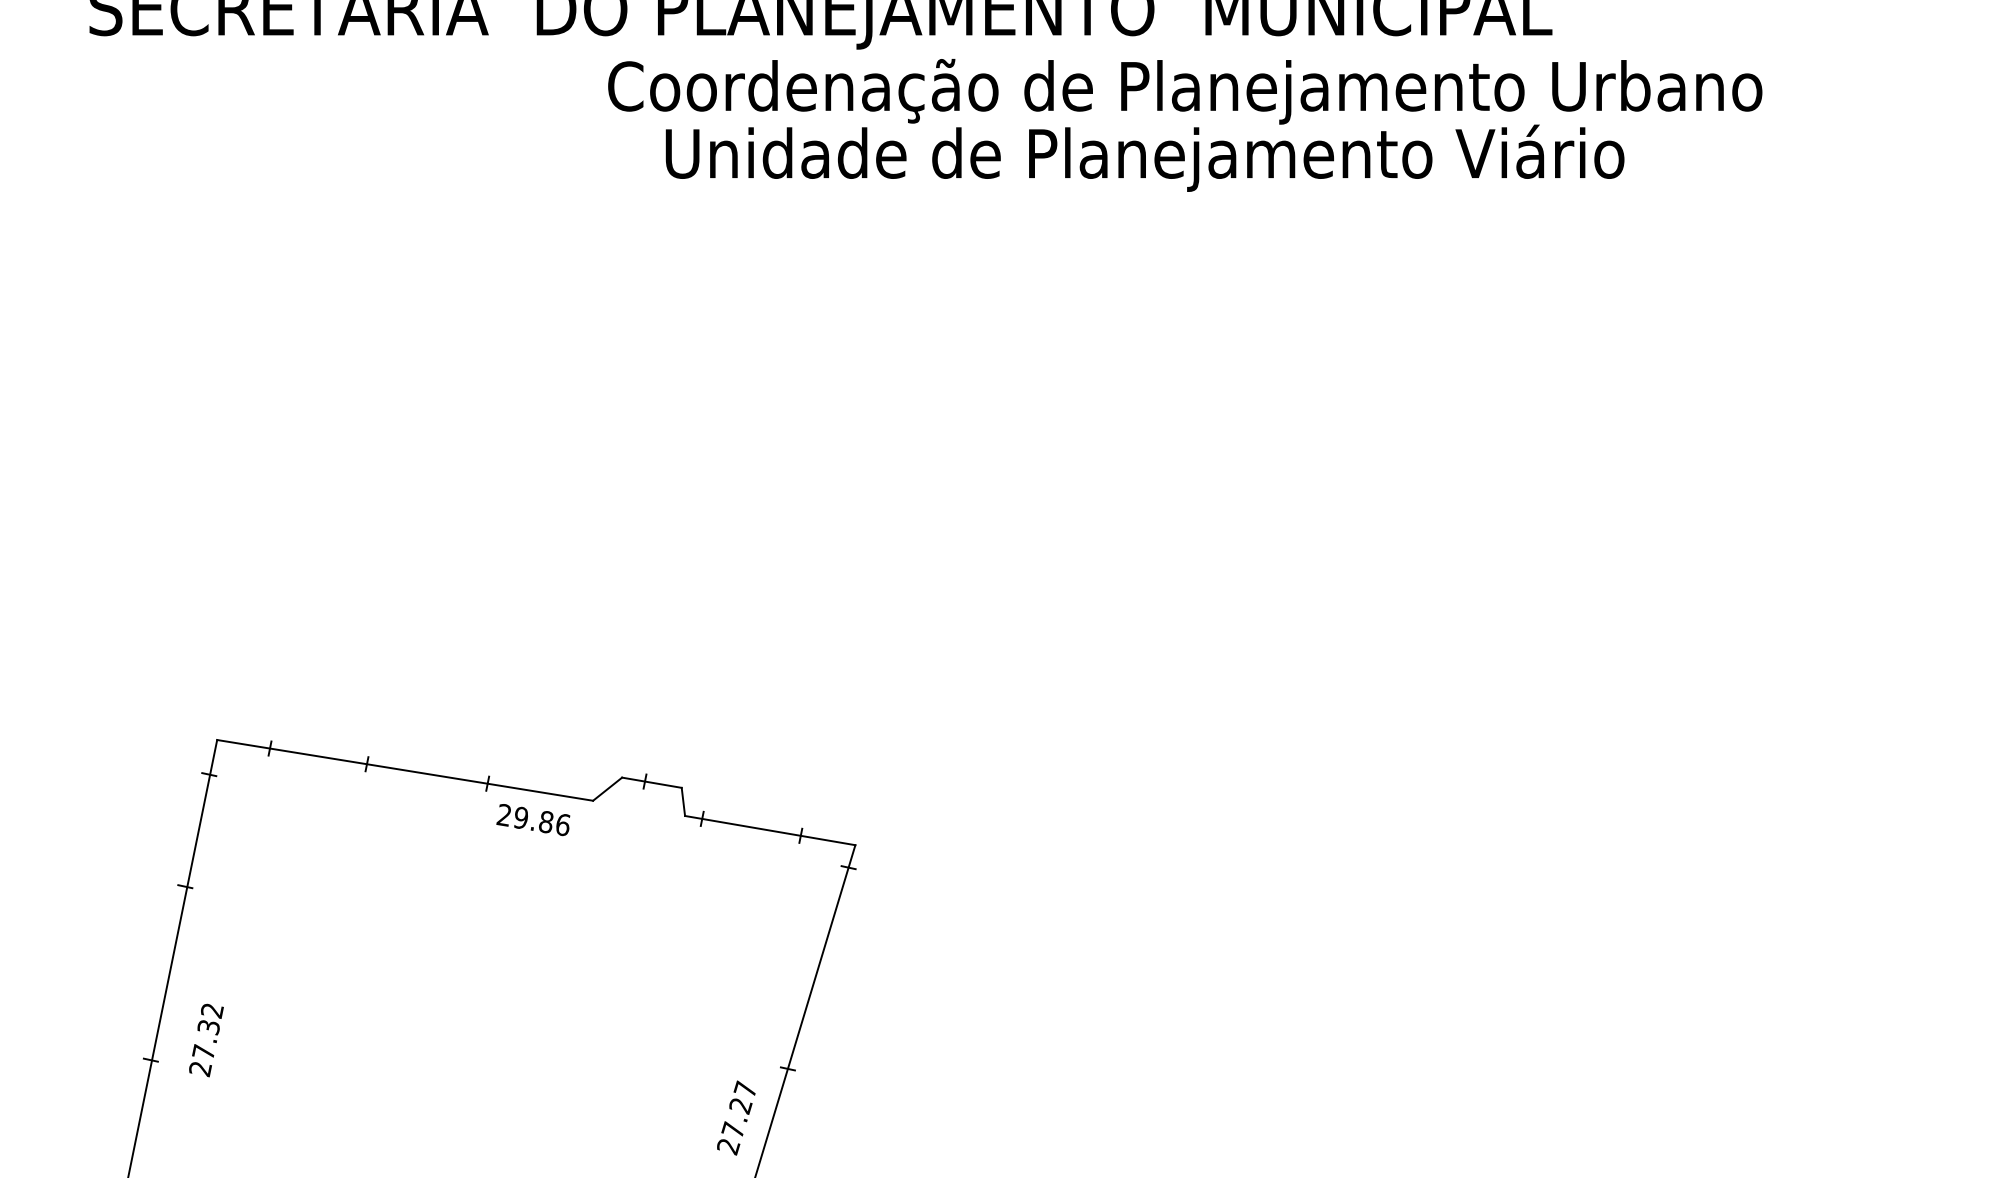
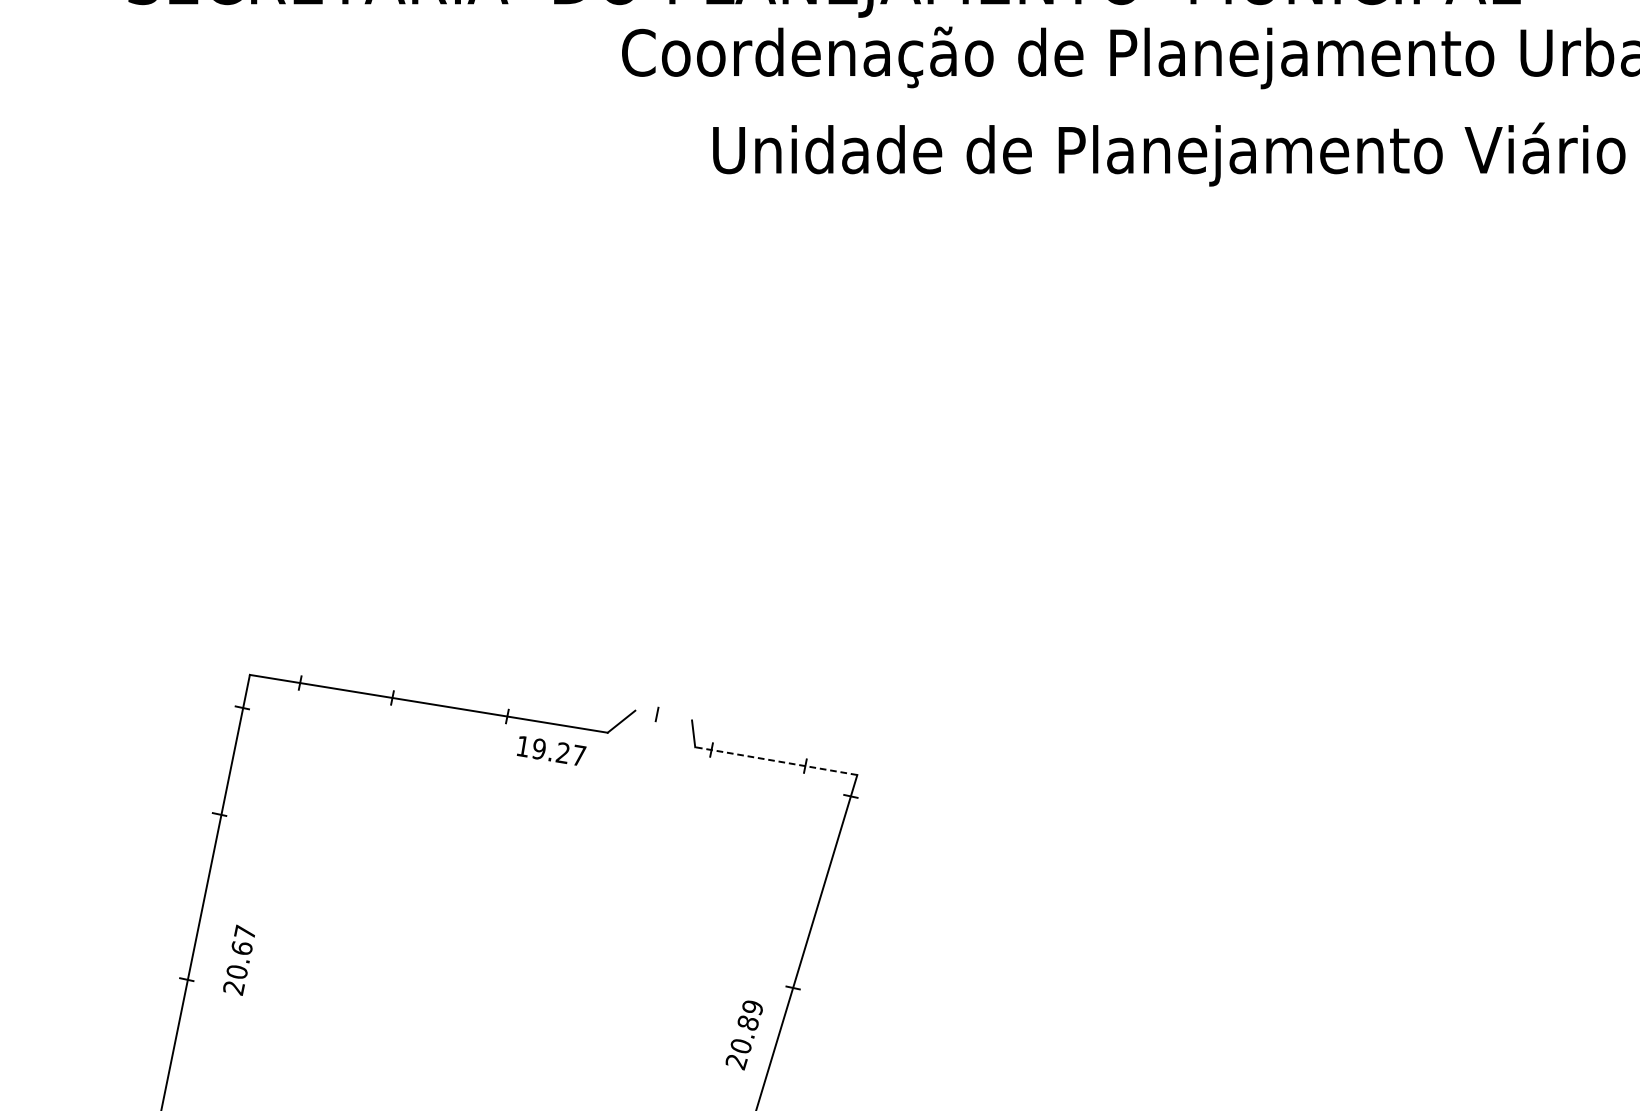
text: (1144, 157) -> (1168, 153), moved
line: (651, 782) -> (663, 715), removed
text: (533, 820) -> (550, 751), 29.86 -> 19.27
line: (769, 830) -> (775, 761), solid -> dashed
text: (207, 1030) -> (240, 951), 27.32 -> 20.67
text: (738, 1108) -> (746, 1025), 27.27 -> 20.89

